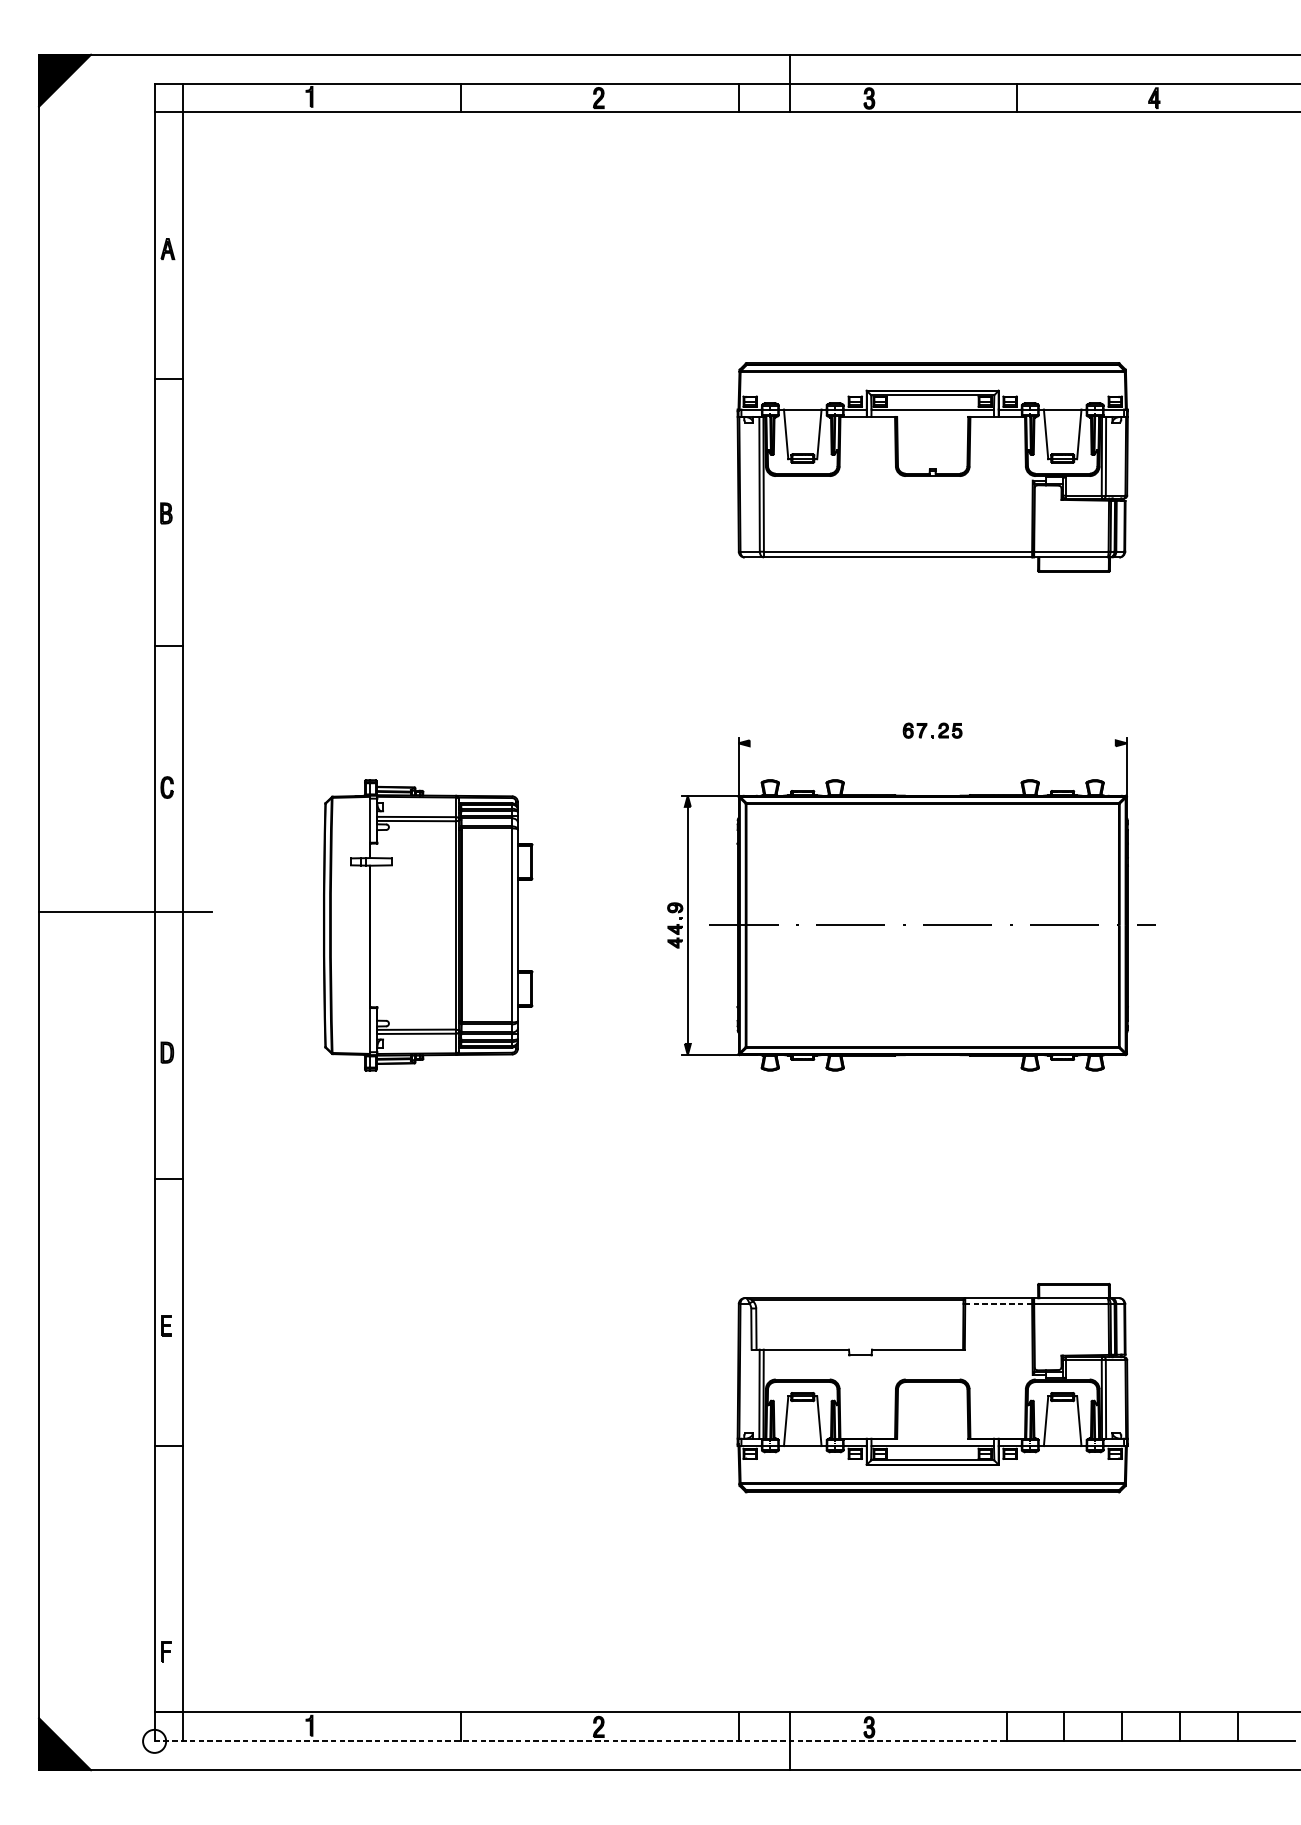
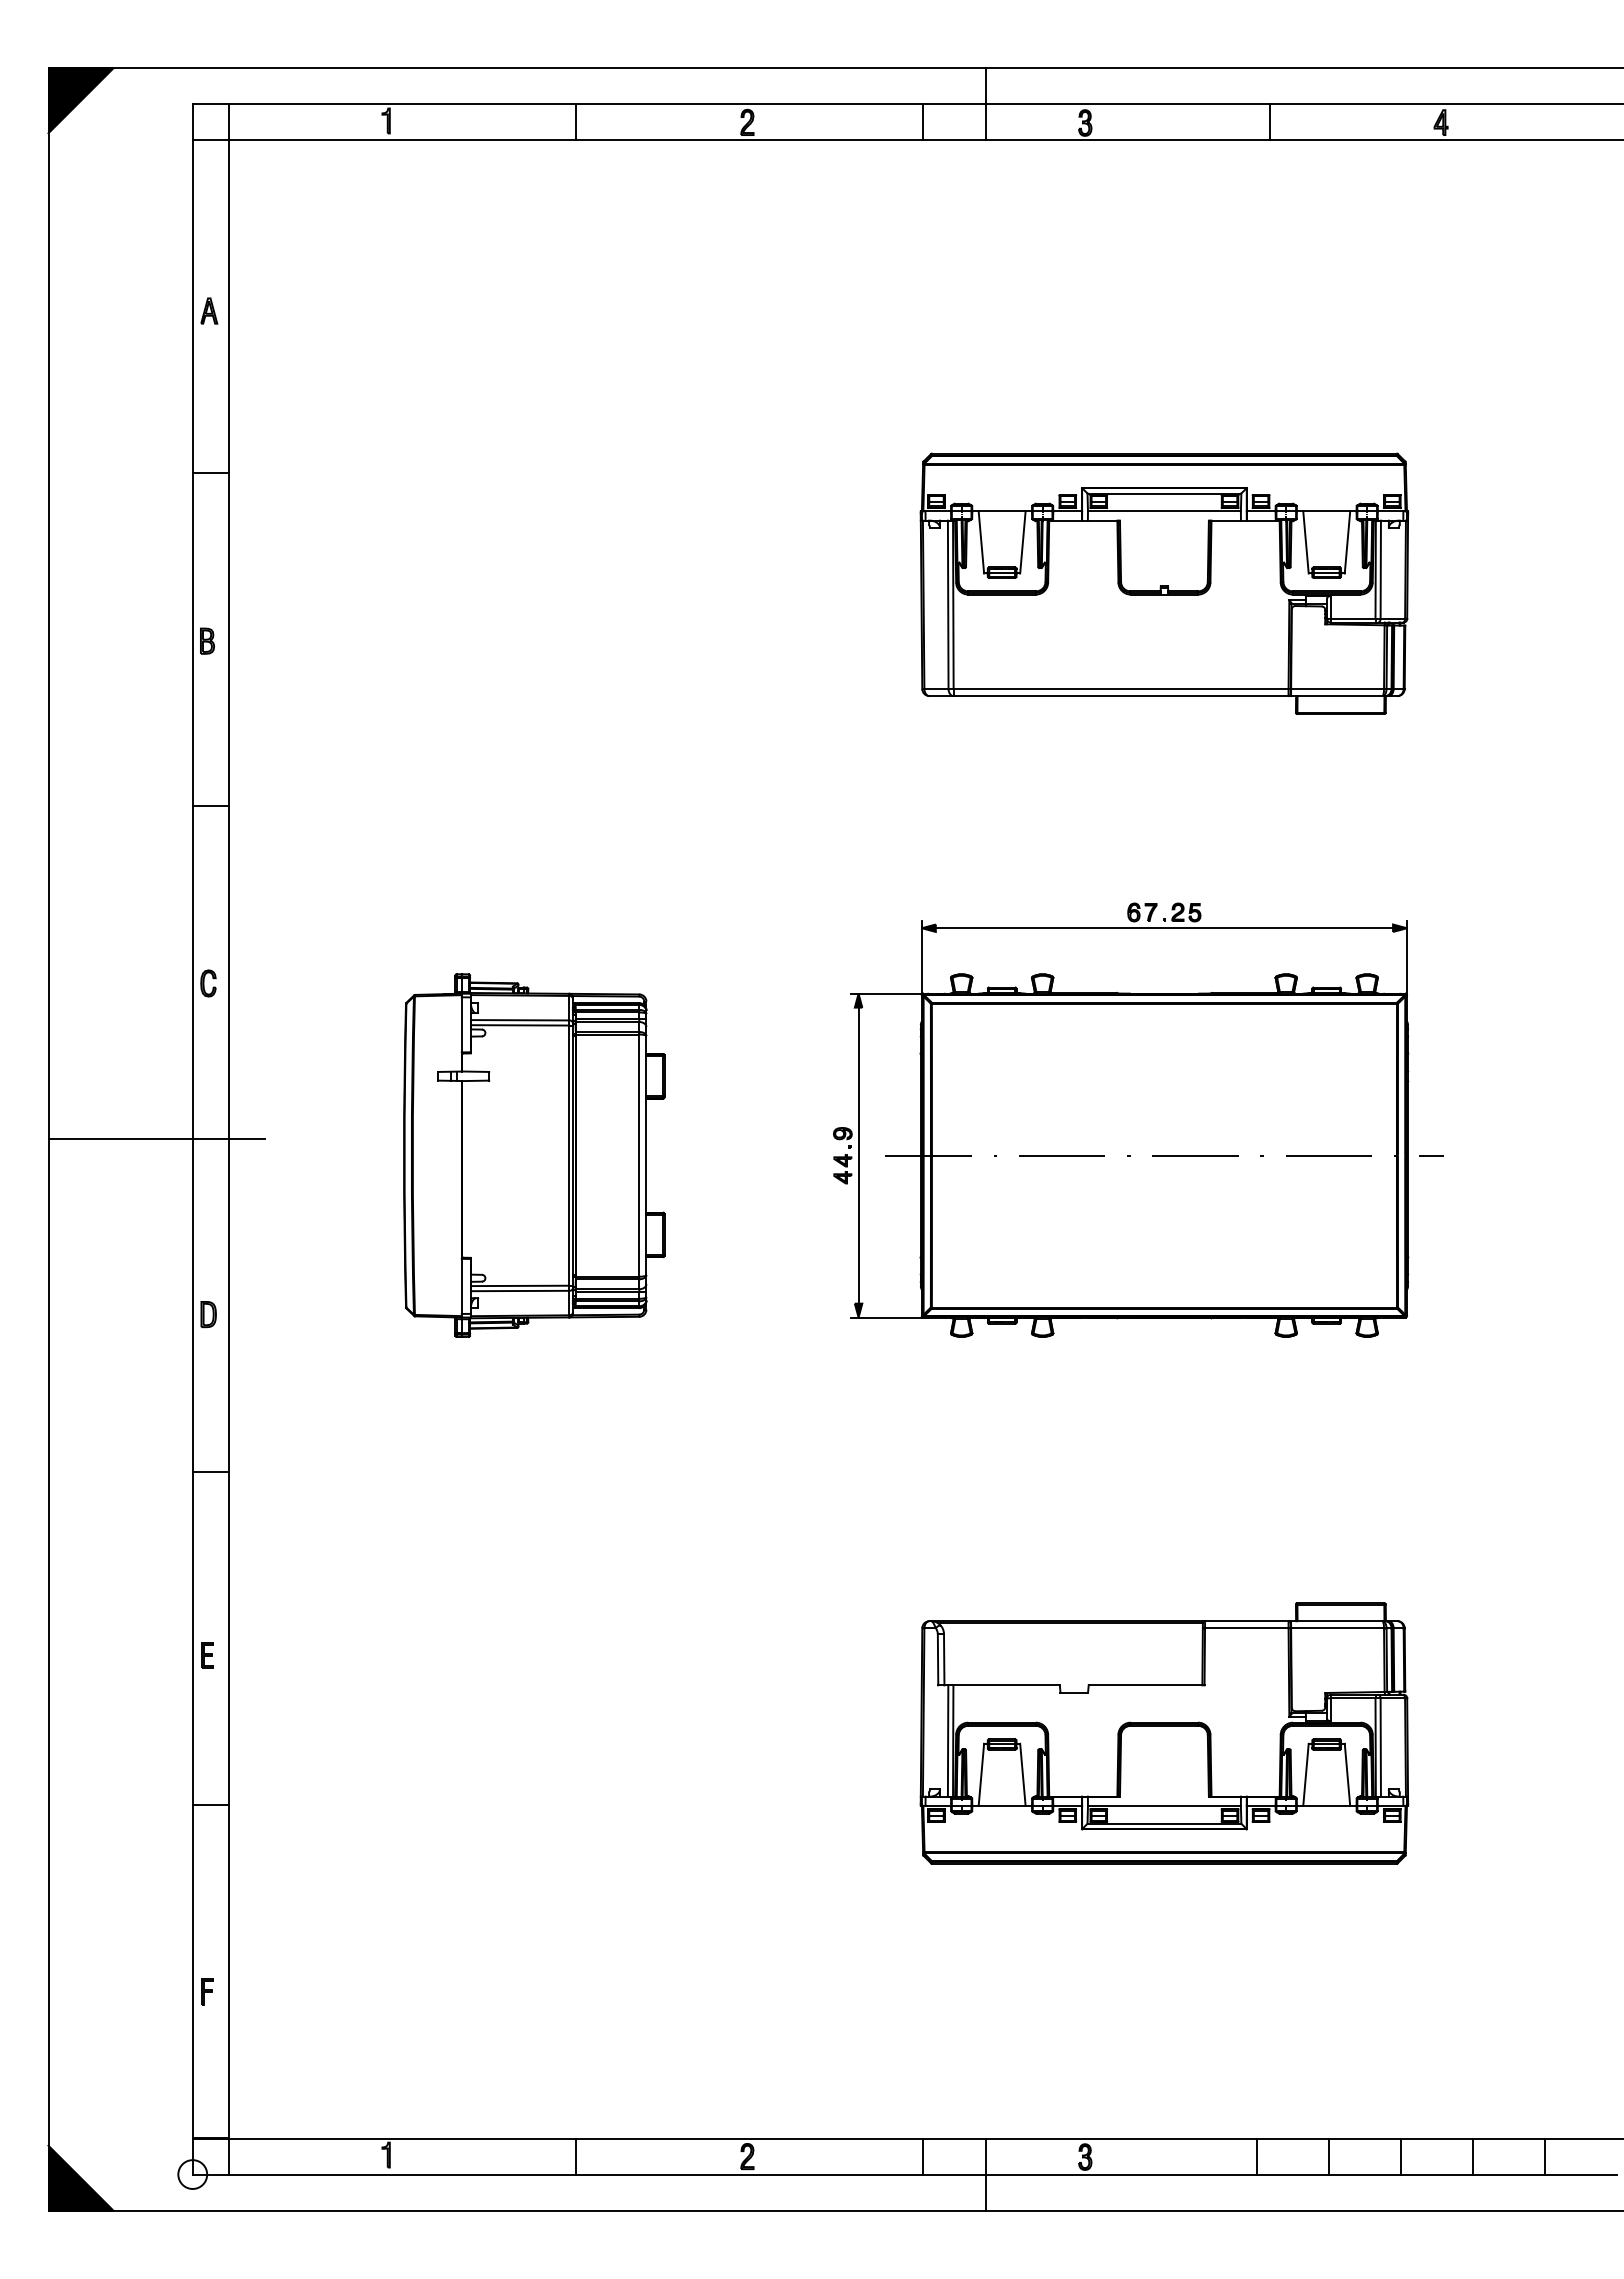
line: (932, 743) -> (1164, 928), added
line: (998, 1304) -> (1246, 1628), dashed -> solid
part: (166, 1651) -> (207, 1991), moved
line: (580, 1741) -> (724, 2174), dashed -> solid

